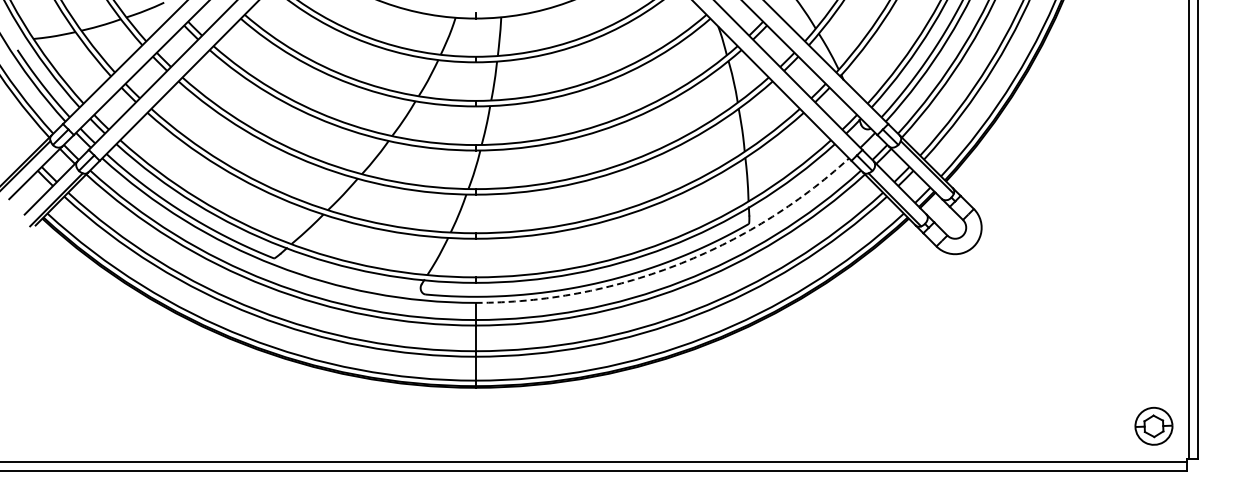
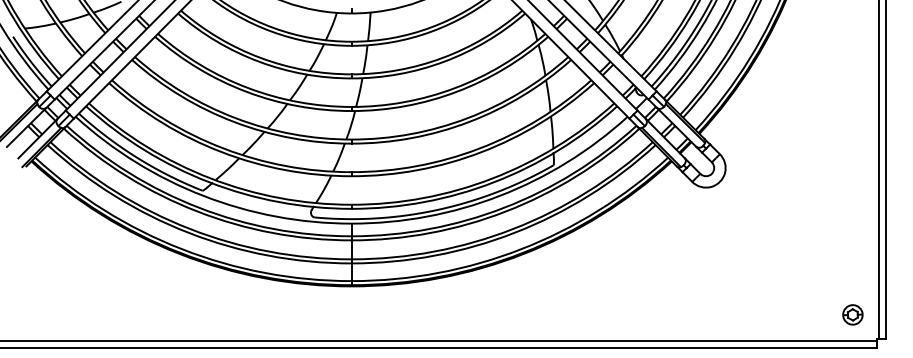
arc: (675, 265) -> (499, 195), dashed -> solid
part: (1153, 426) -> (852, 314), size x0.71

